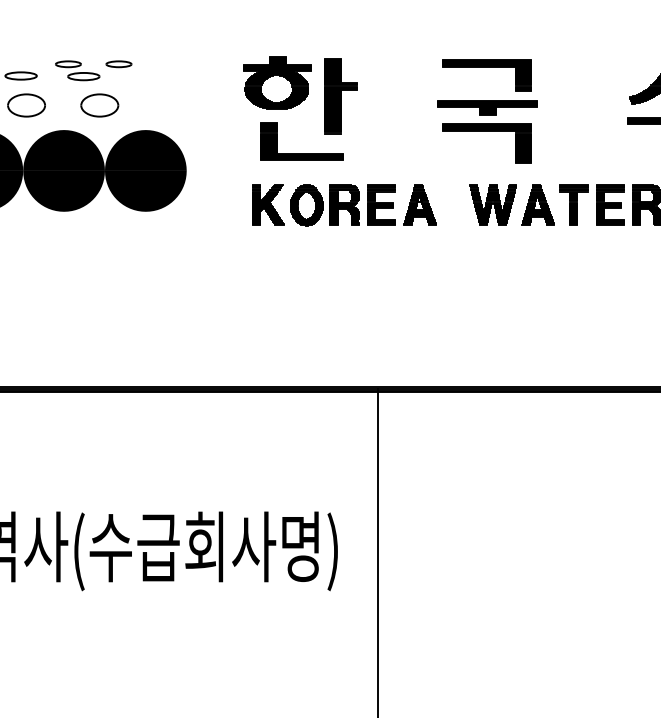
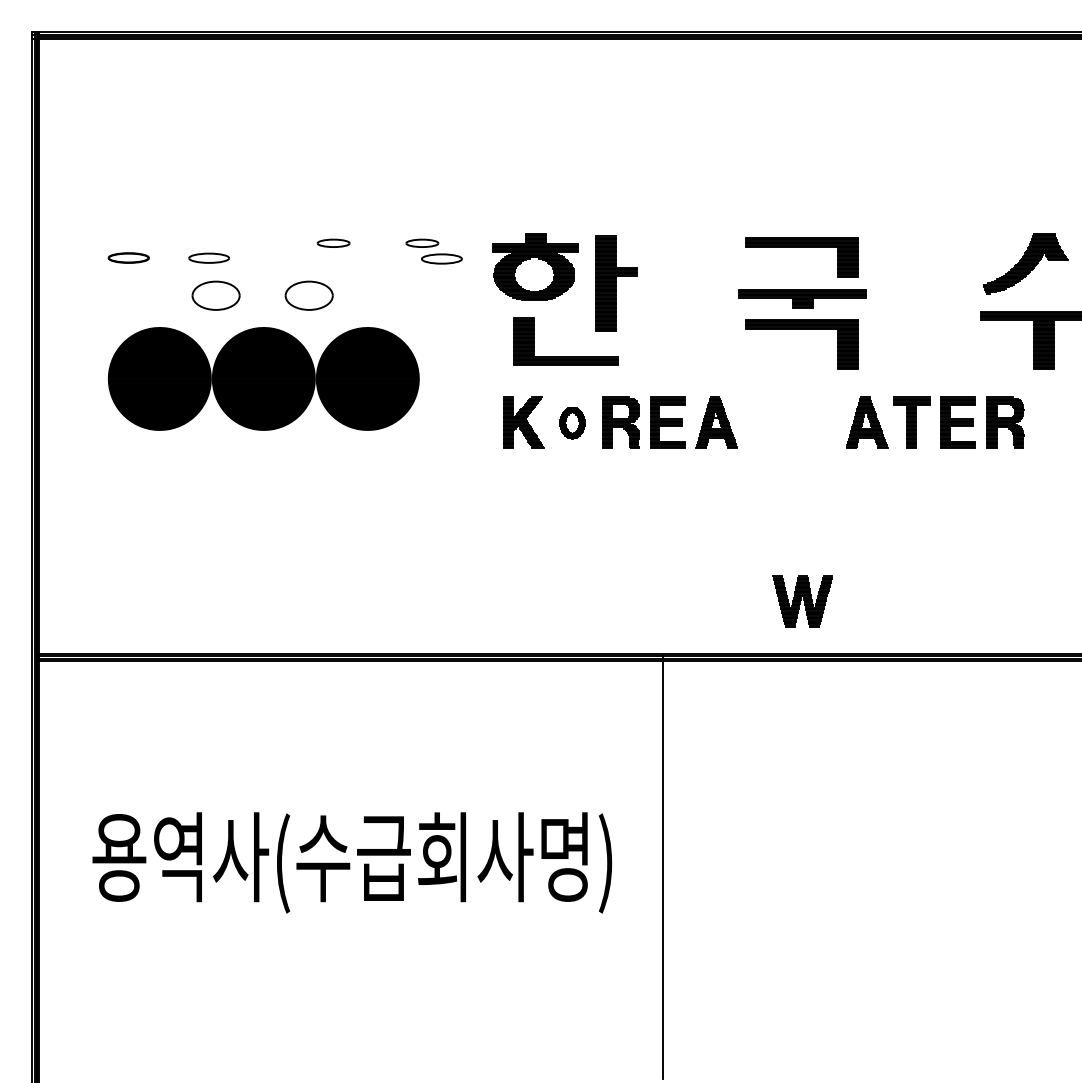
part: (77, 70) -> (433, 251), moved
part: (306, 205) -> (572, 422), size x0.6
part: (493, 205) -> (802, 601), moved

